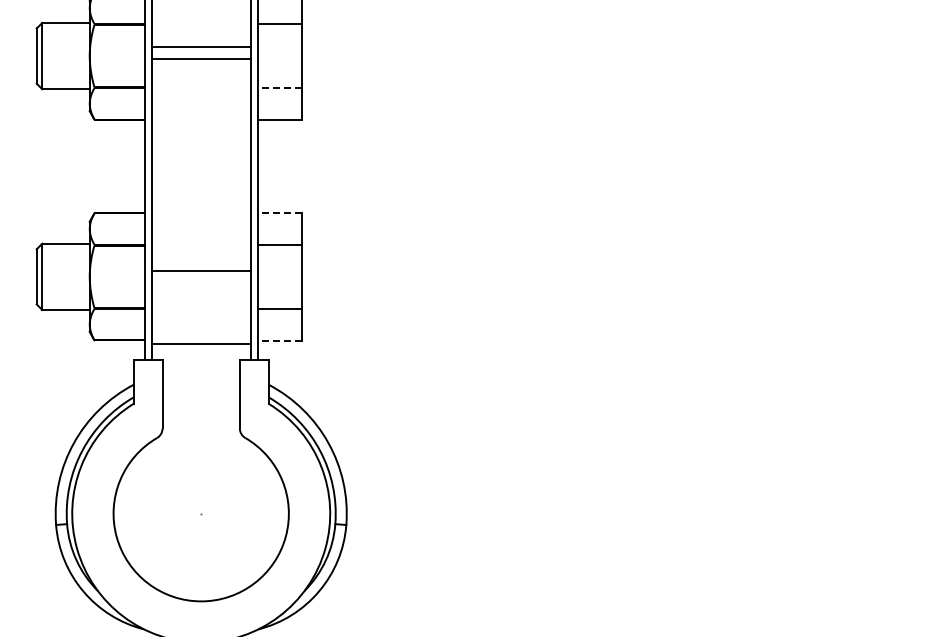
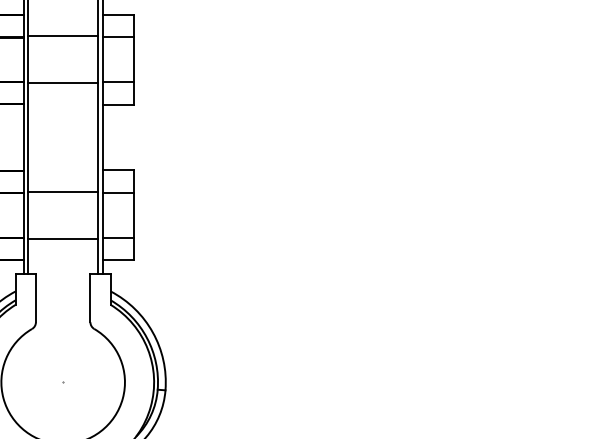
line: (200, 47) -> (62, 83), moved
line: (200, 58) -> (62, 36), moved
line: (279, 87) -> (118, 81), dashed -> solid
line: (279, 213) -> (118, 170), dashed -> solid
line: (200, 270) -> (62, 191), moved
line: (279, 340) -> (118, 260), dashed -> solid
line: (200, 344) -> (62, 239), moved

